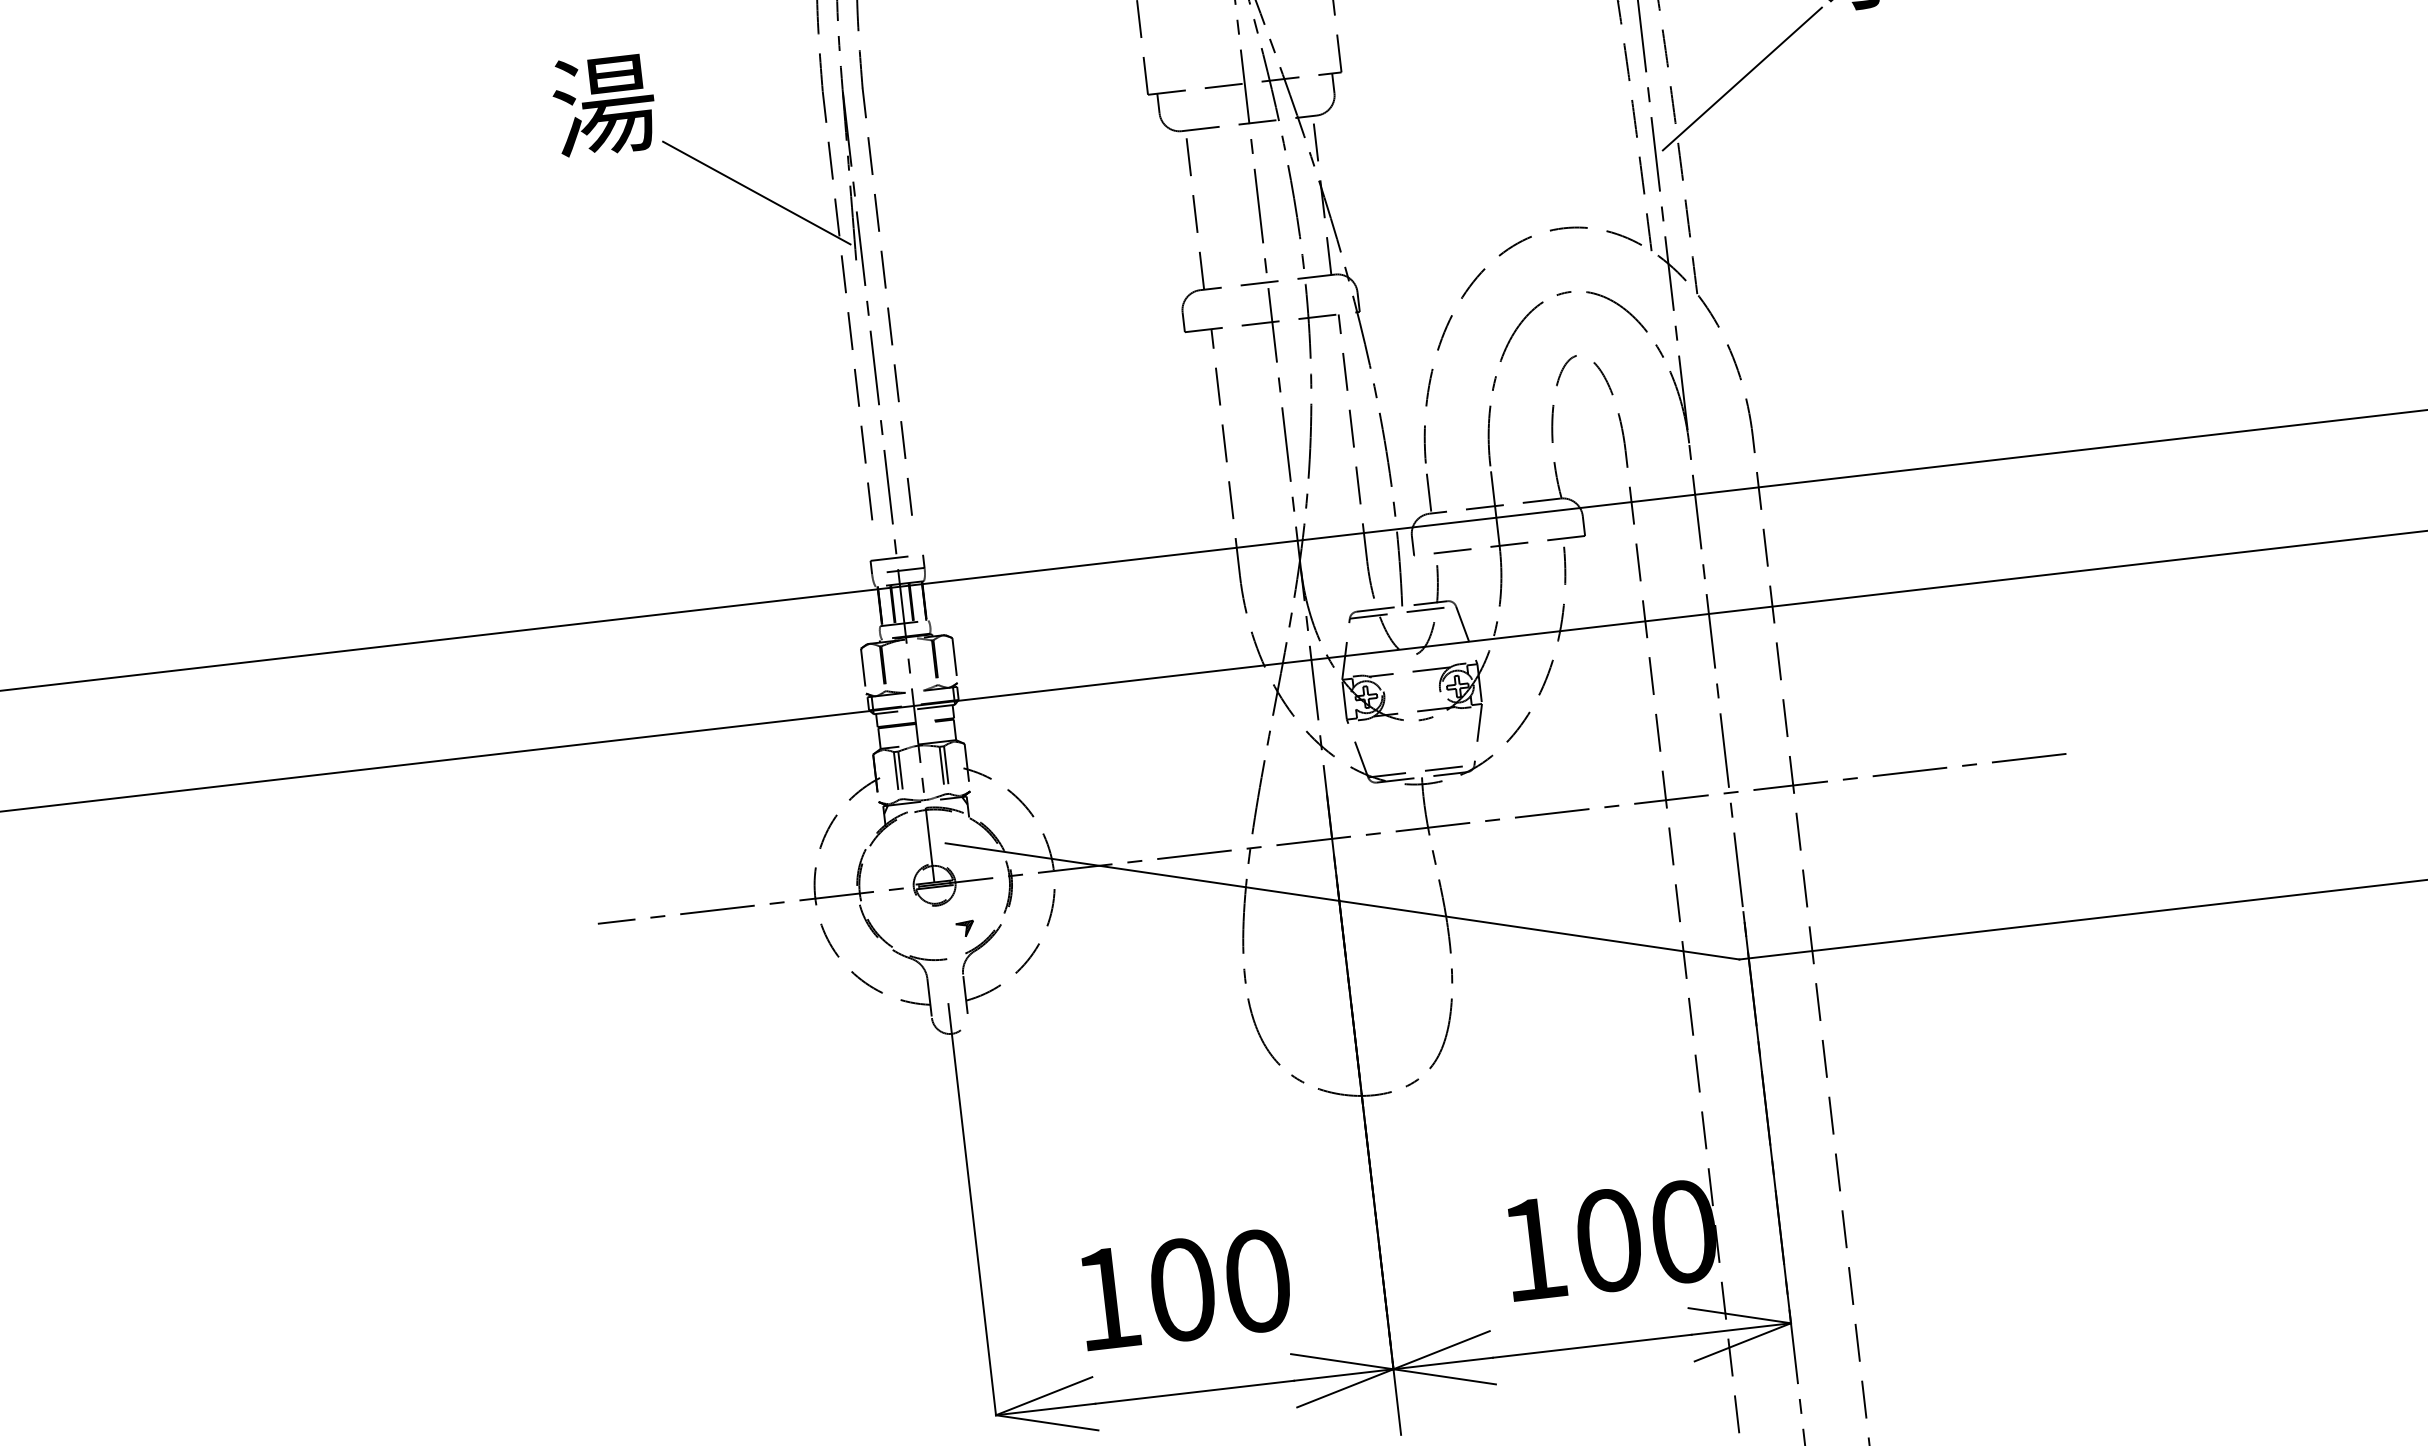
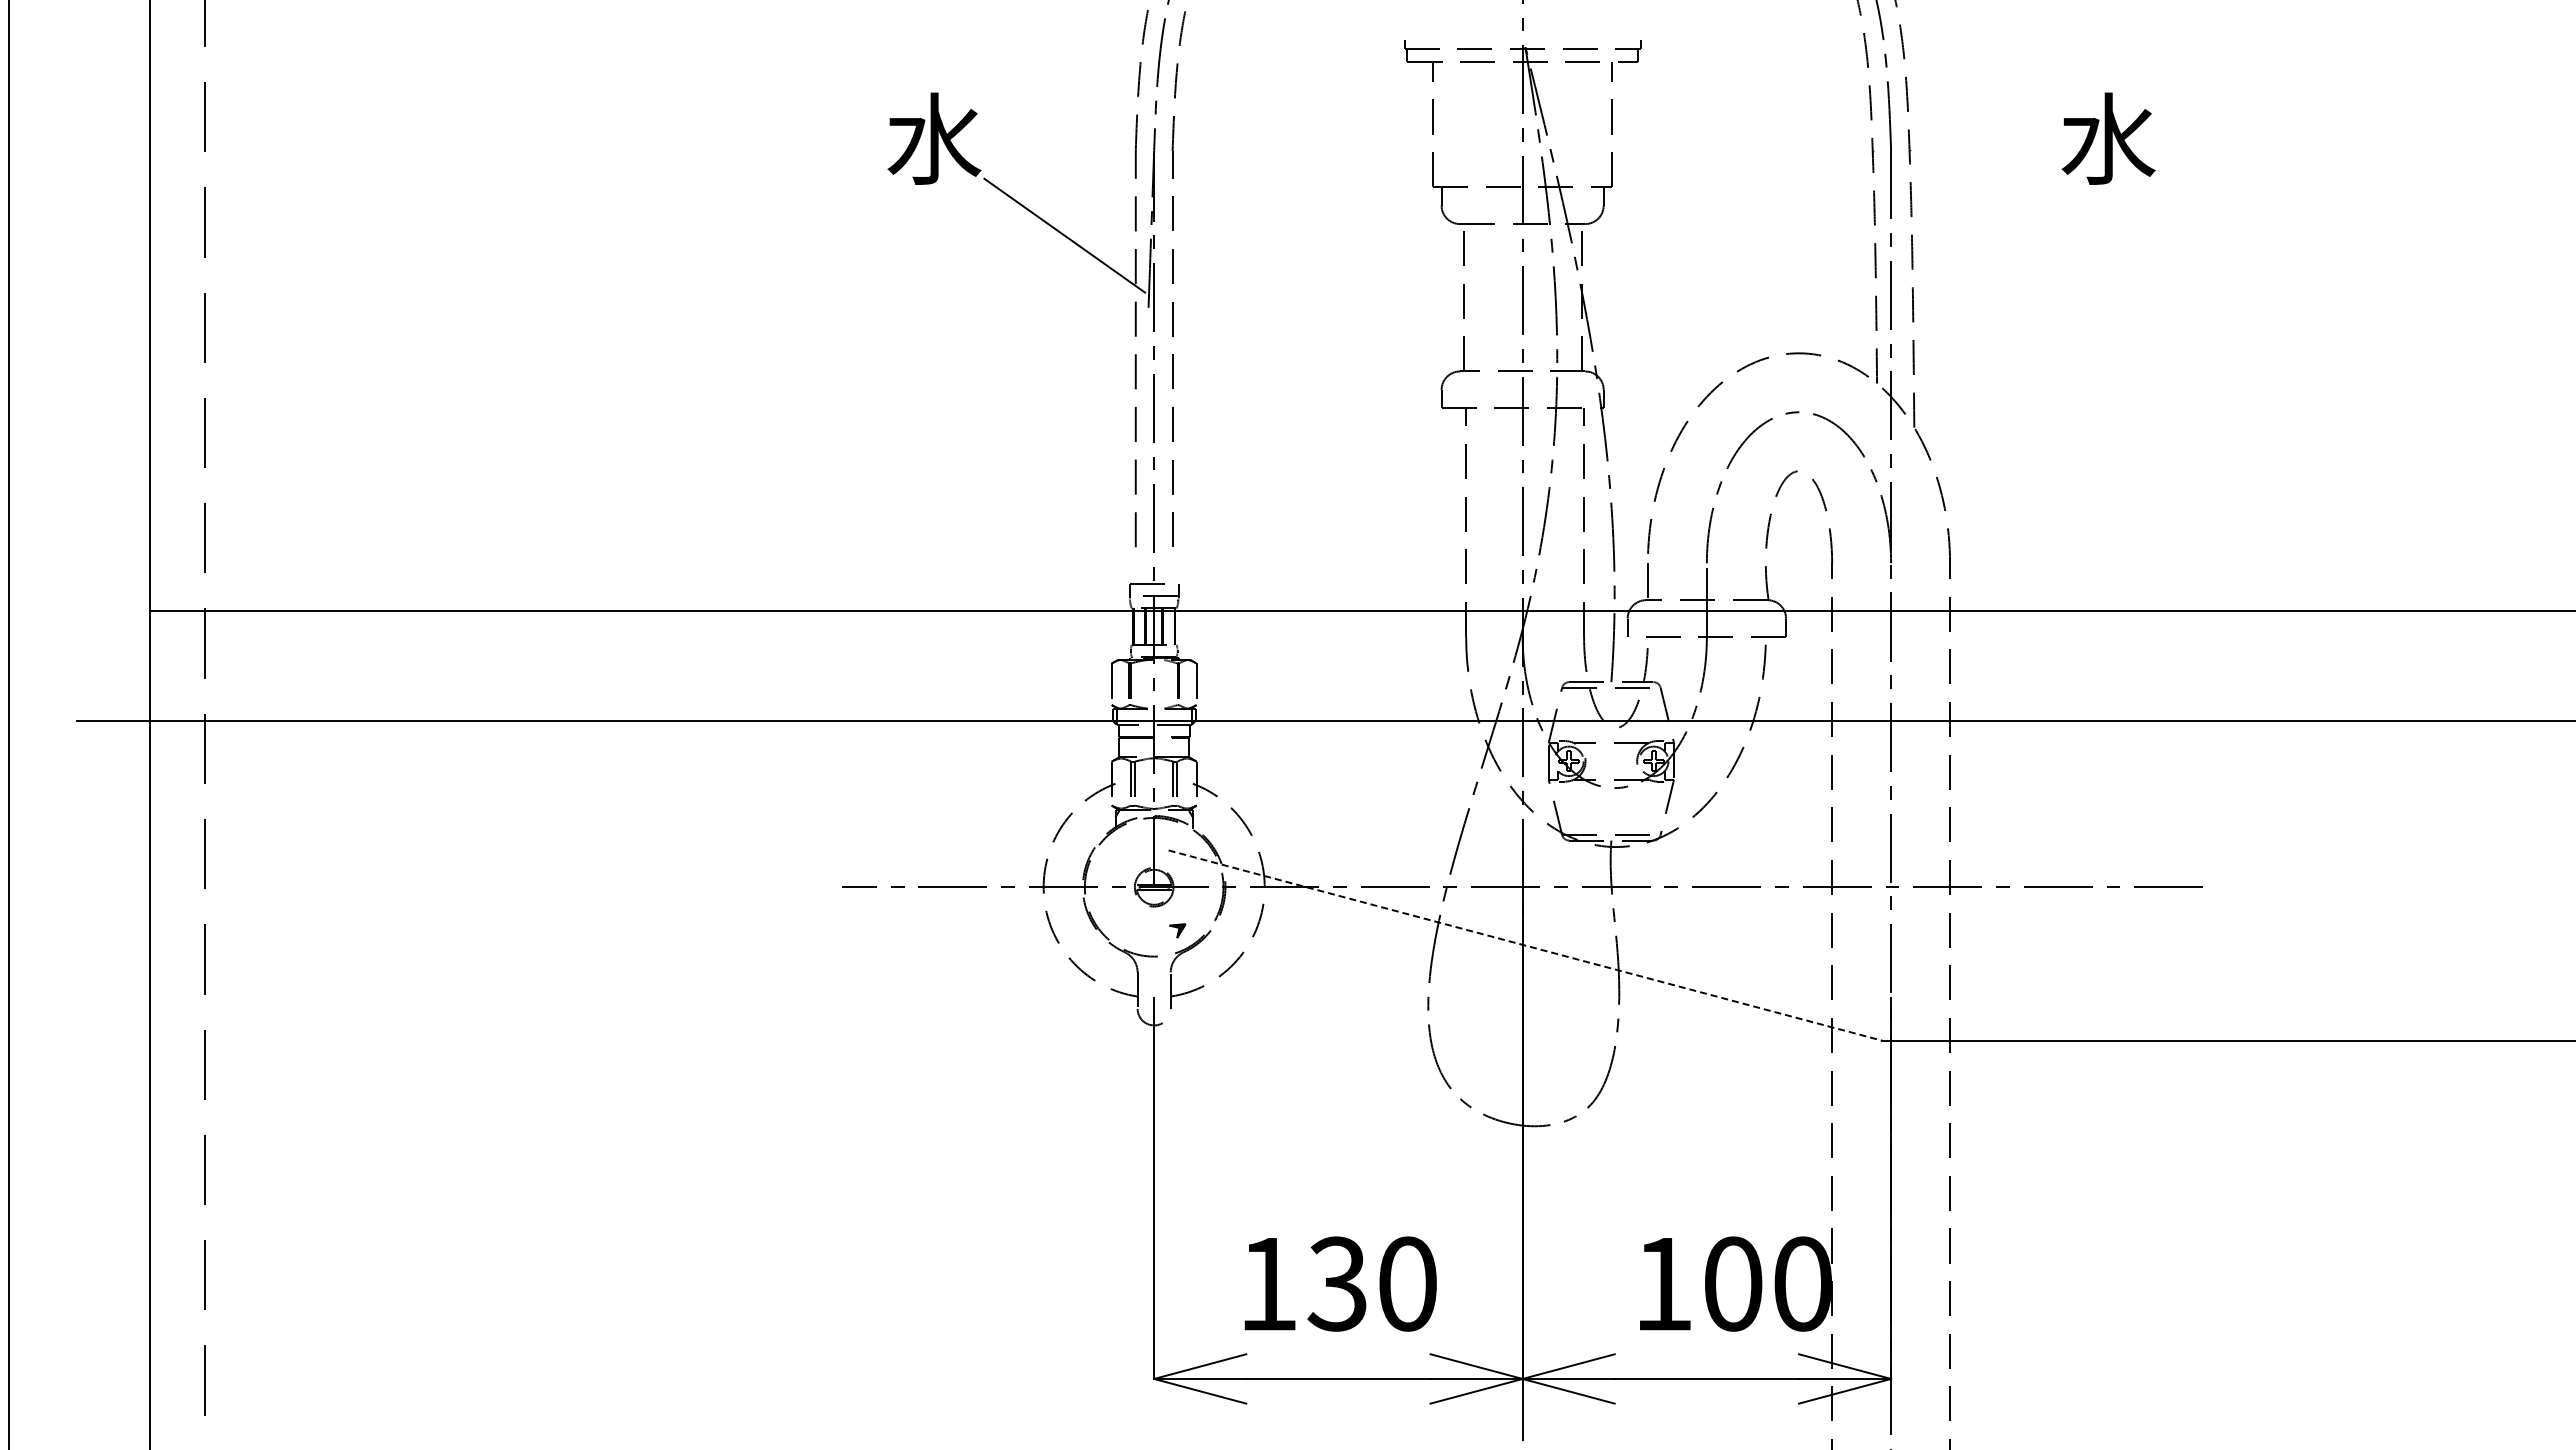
line: (1742, 78) -> (1978, 235), removed
text: (604, 104) -> (934, 138), 湯 -> 水
line: (1343, 901) -> (1526, 945), solid -> dashed
text: (1181, 1289) -> (1337, 1283), 100 -> 130

